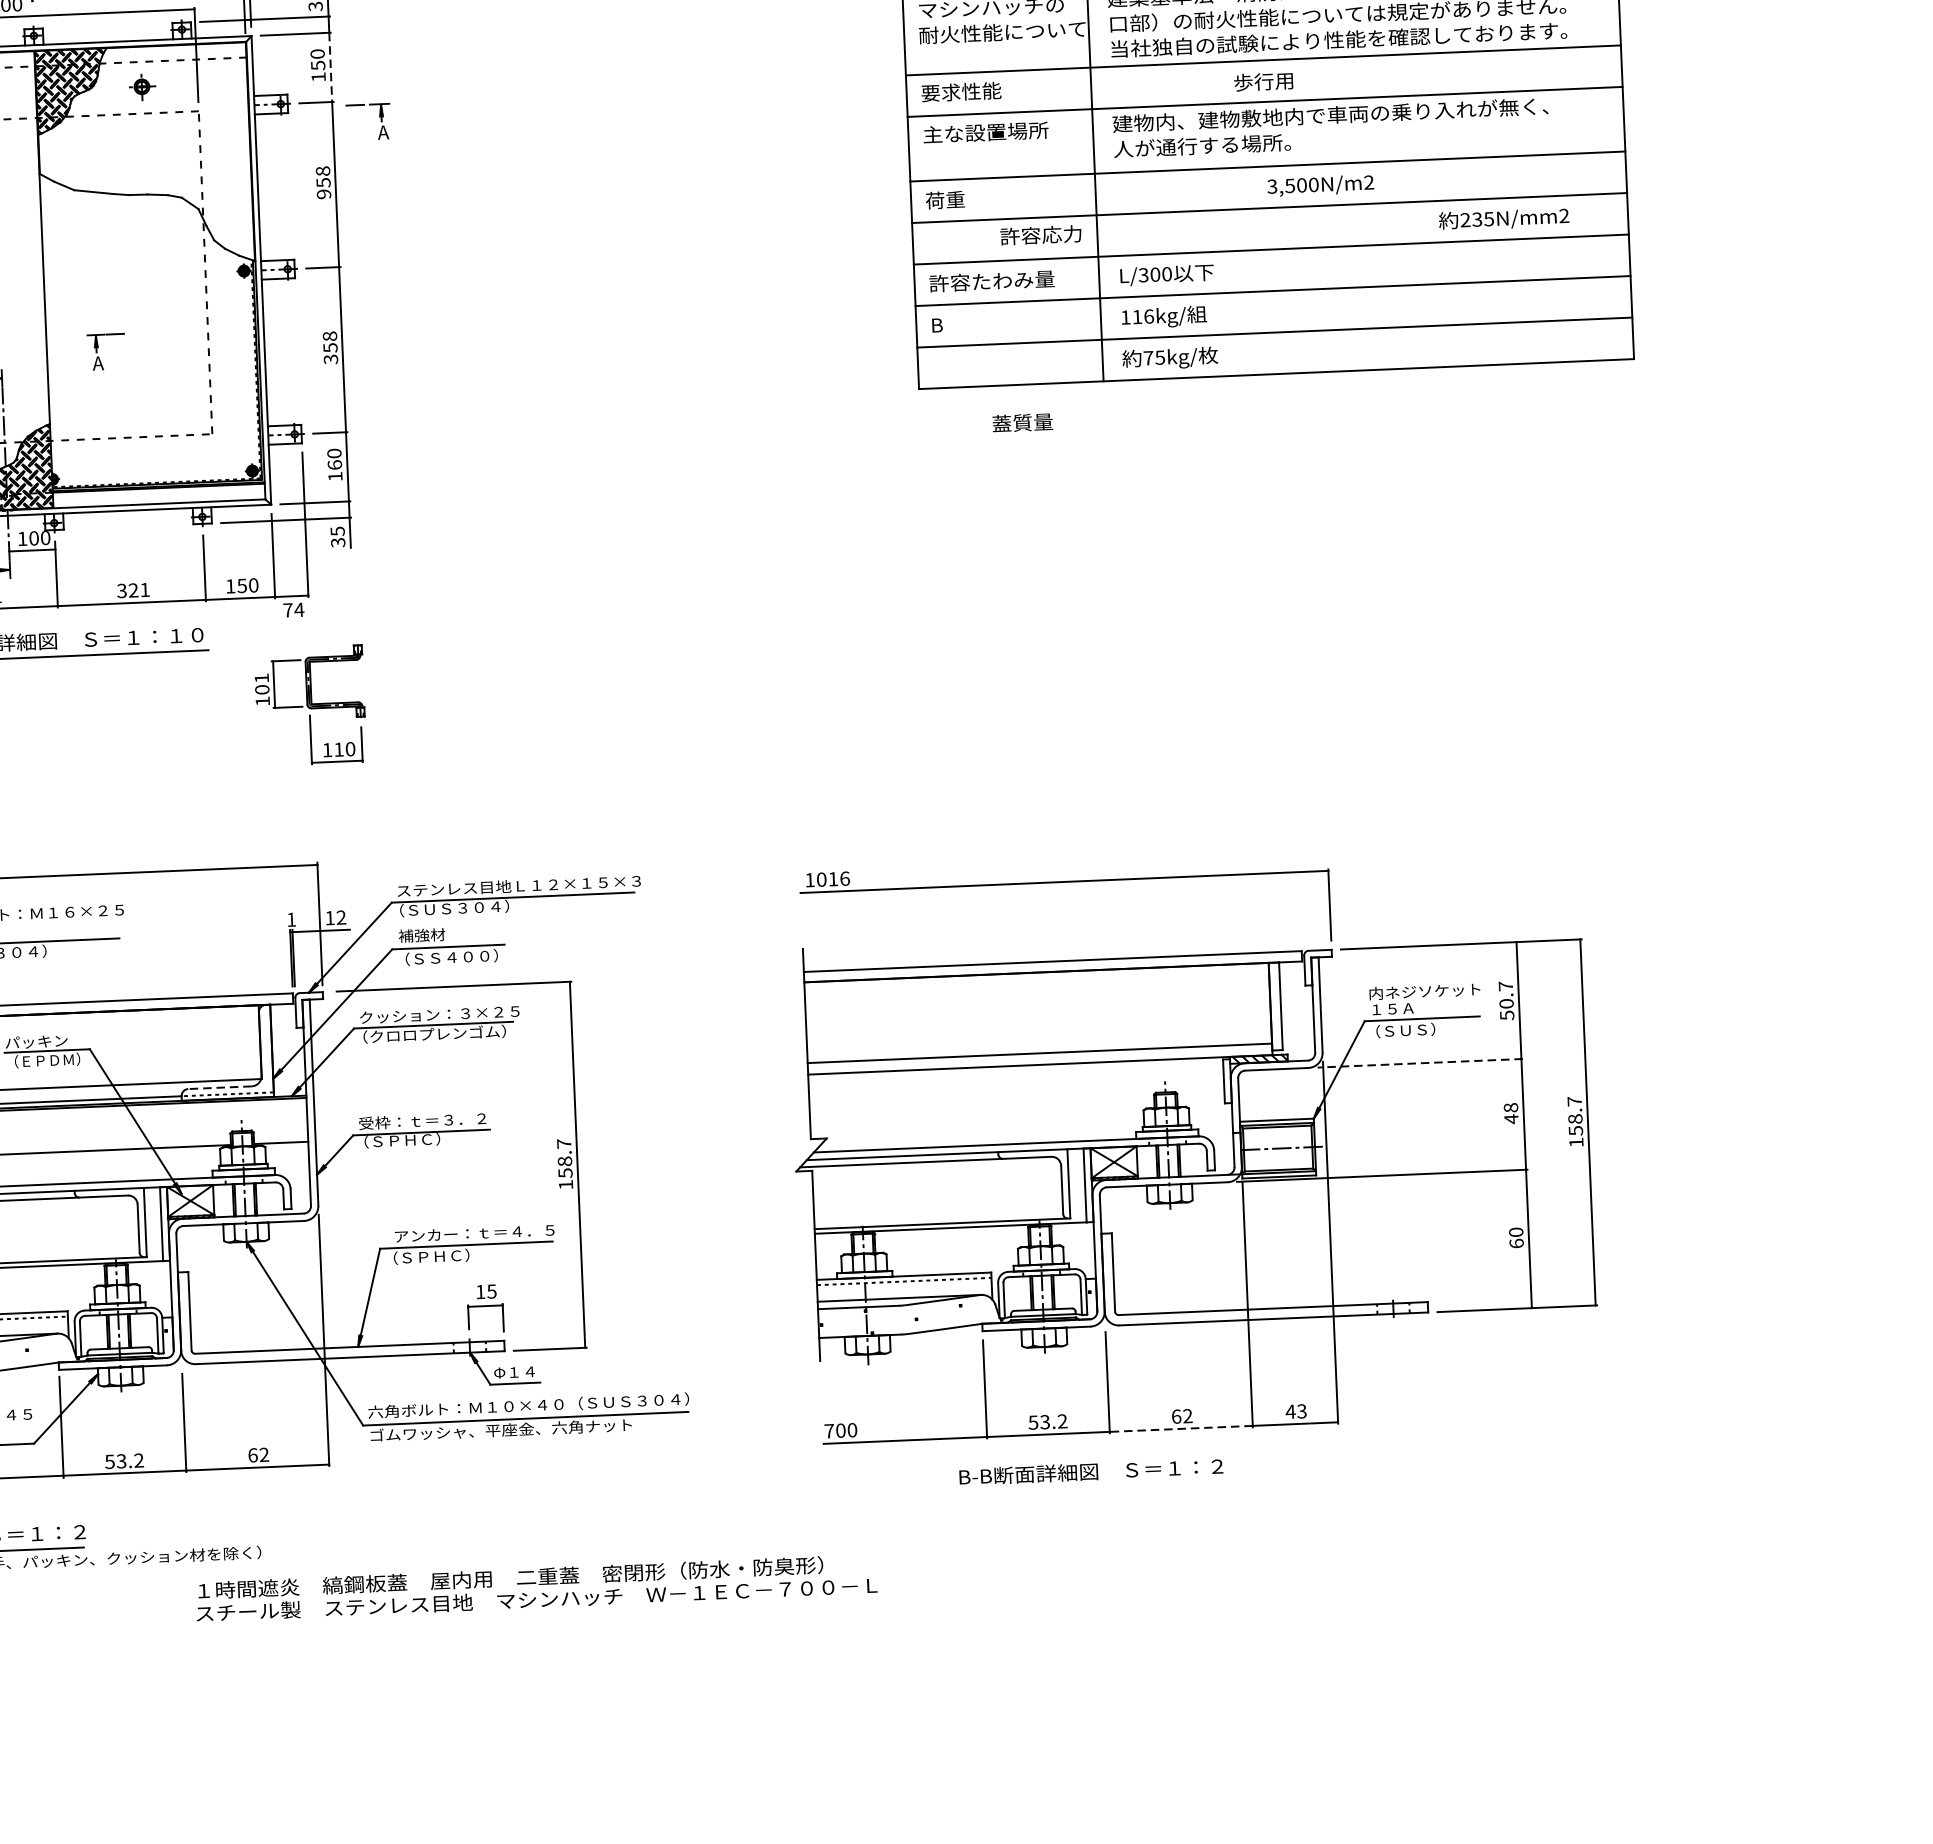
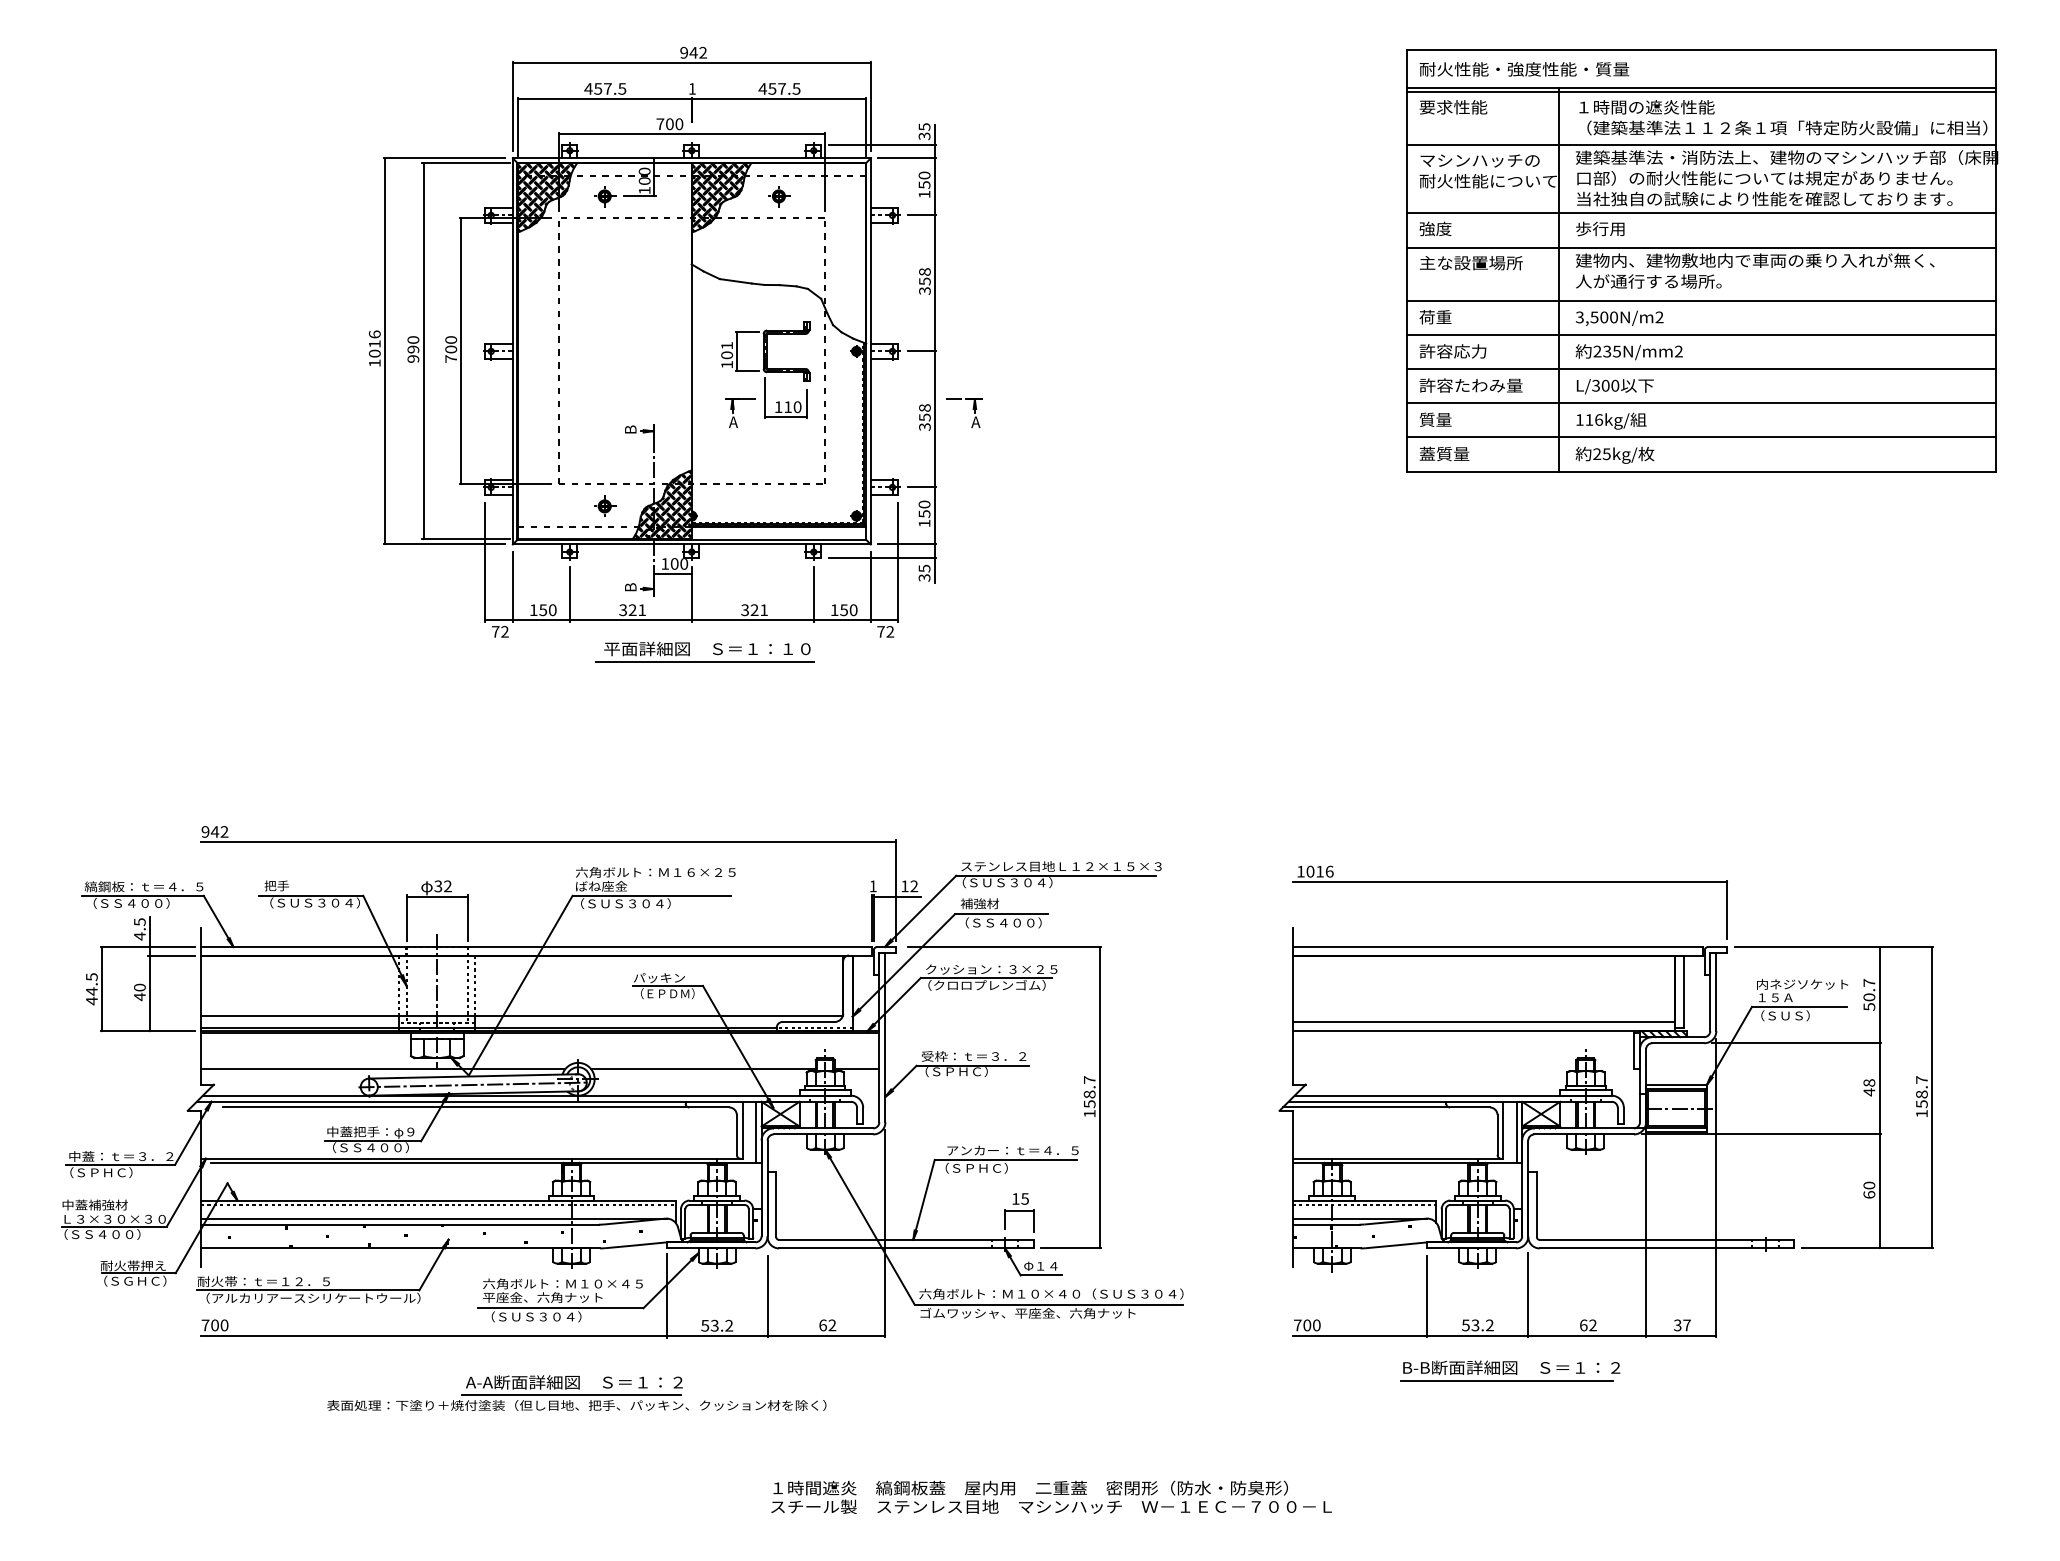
line: (330, 68) -> (934, 187), dashed -> solid
text: (1263, 81) -> (1600, 228), moved
text: (961, 91) -> (1452, 228), 要求性能 -> 強度
part: (378, 117) -> (972, 409), moved
text: (1320, 184) -> (1619, 317), moved
text: (323, 193) -> (924, 290), 958 -> 358
text: (1503, 219) -> (1628, 352), moved
text: (1040, 235) -> (1452, 351), moved
text: (950, 324) -> (1435, 419), B -> 質量
text: (1148, 357) -> (1597, 453), 75kg/ -> 25kg/
text: (1022, 422) -> (1444, 453), moved
text: (334, 464) -> (924, 513), 160 -> 150
text: (299, 609) -> (890, 631), 74 -> 72
part: (309, 705) -> (765, 369), moved
line: (1419, 1063) -> (1795, 1043), dashed -> solid
line: (219, 1088) -> (808, 1022), dashed -> solid
text: (1295, 1411) -> (1681, 1325), 43 -> 37
line: (1181, 1428) -> (1587, 1335), dashed -> solid
line: (1086, 1487) -> (1507, 1380), added
text: (536, 1587) -> (1051, 1496), moved

